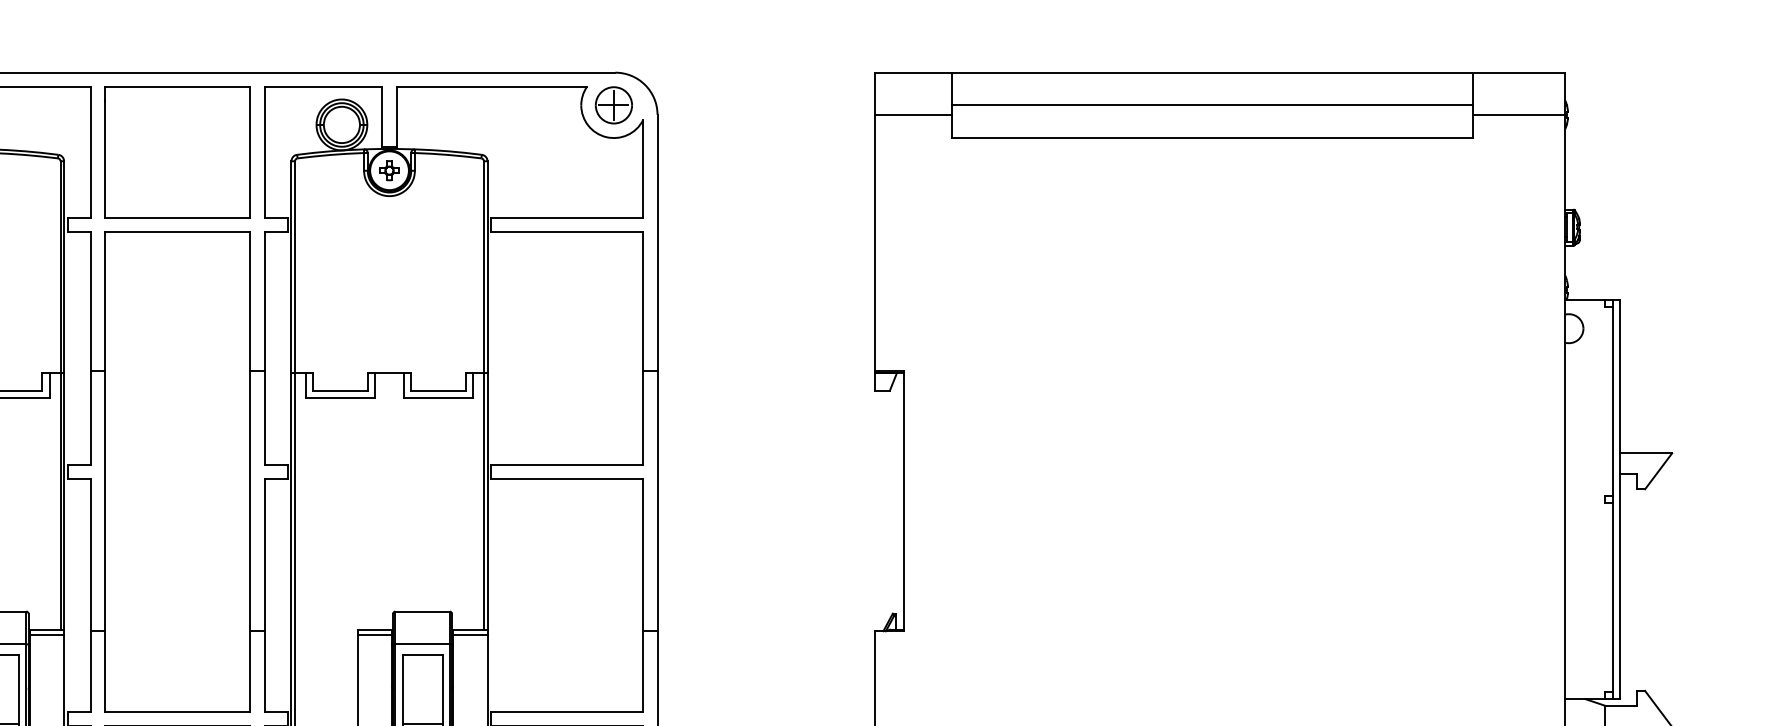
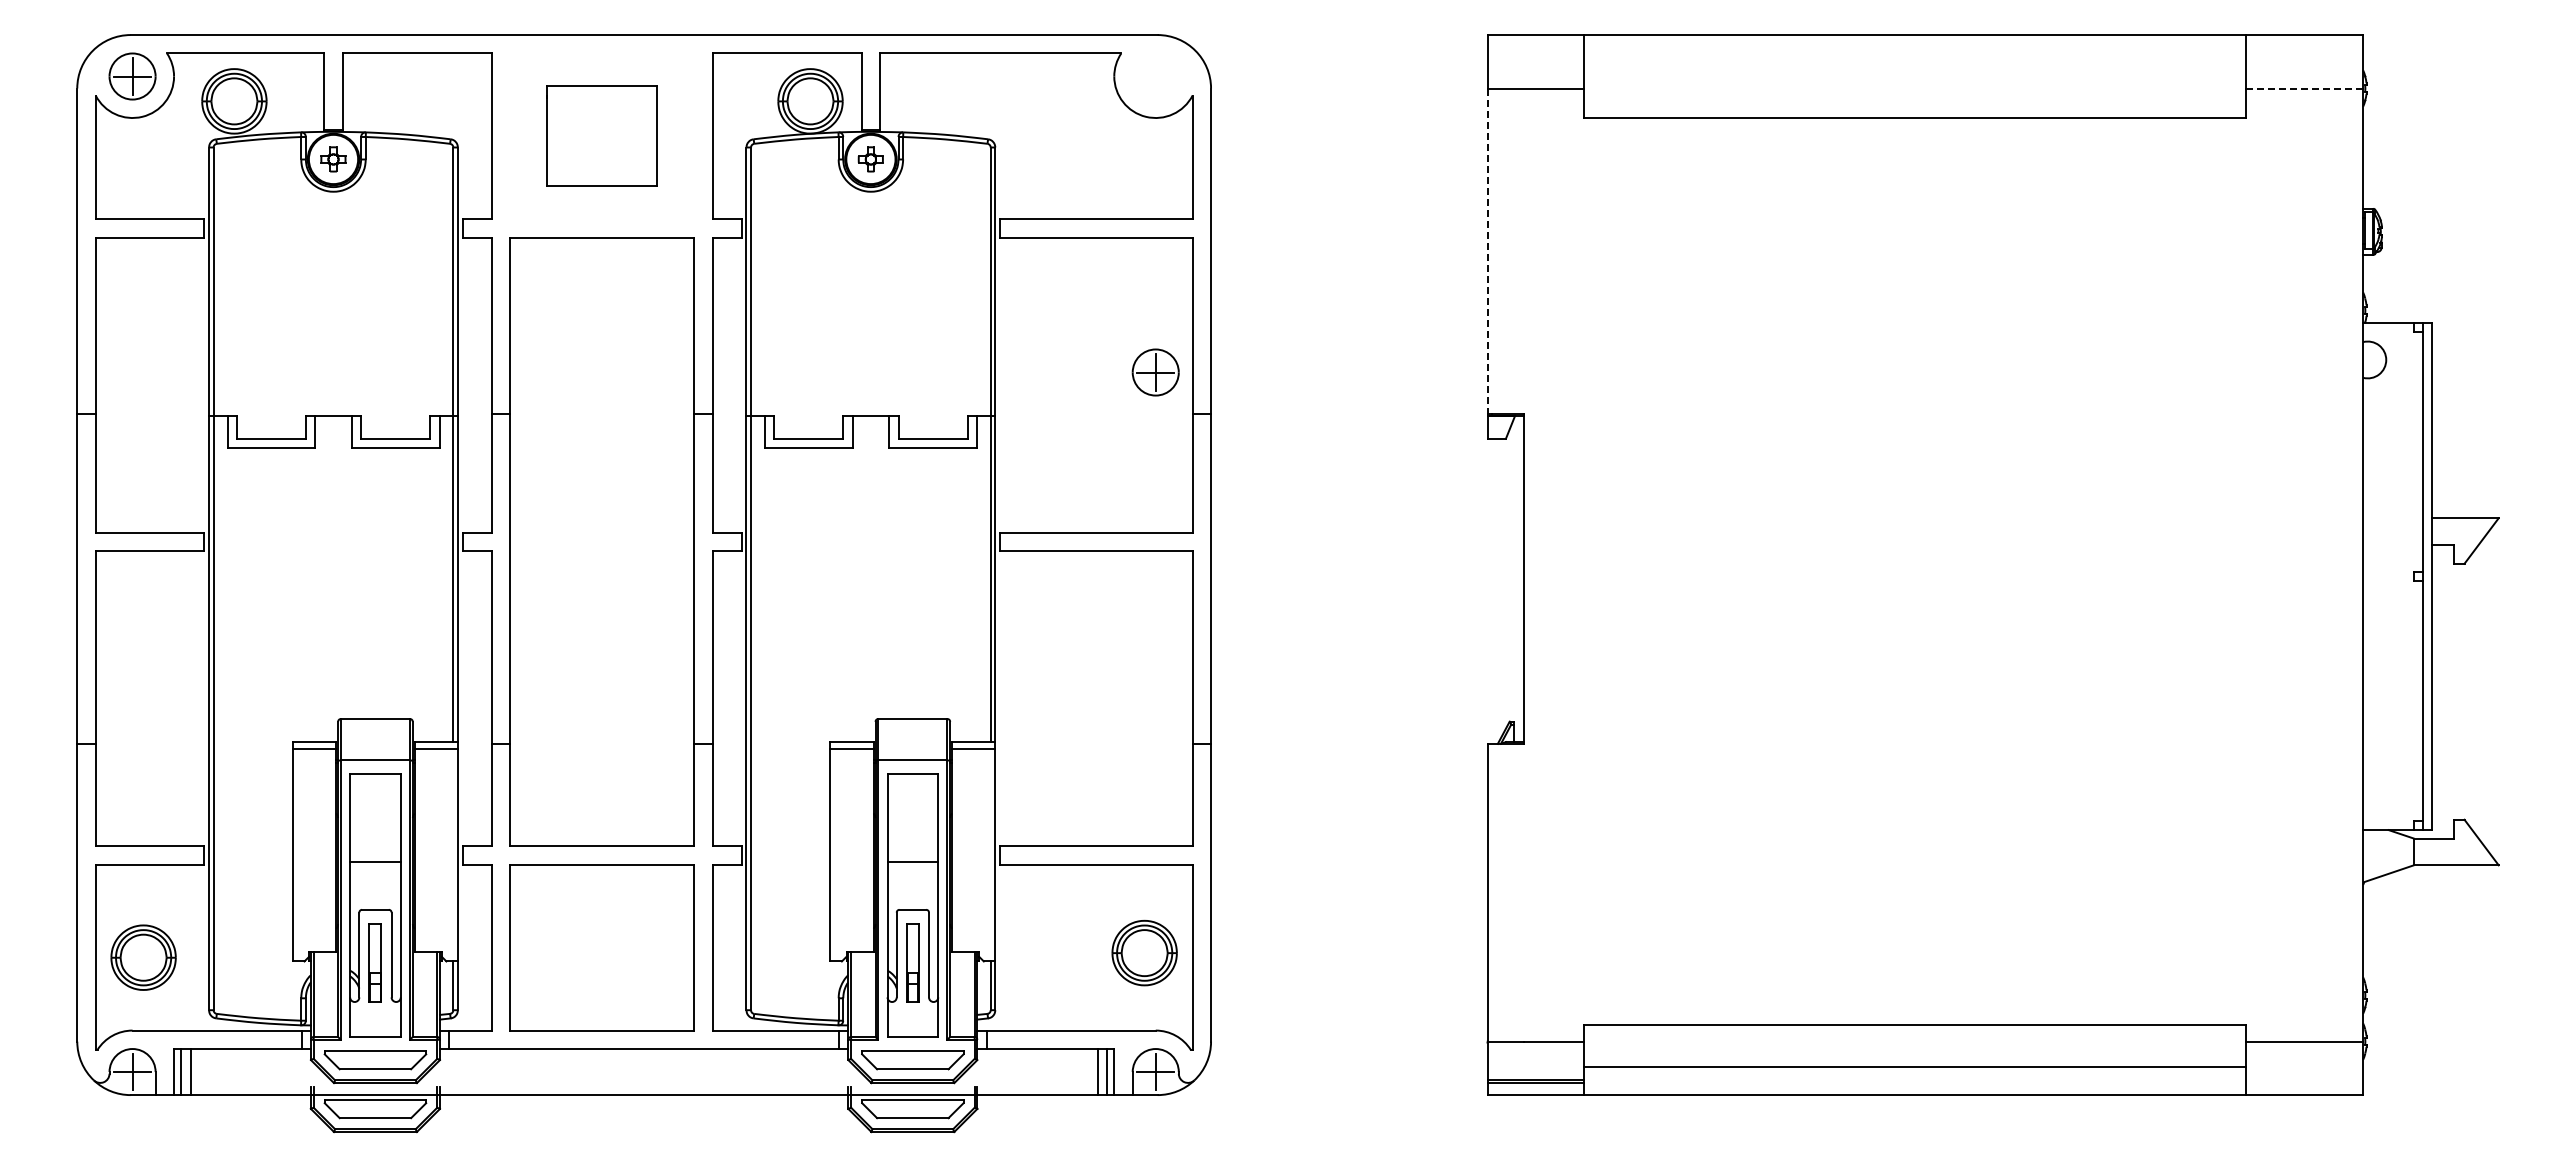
part: (613, 105) -> (1155, 372), moved
line: (1212, 105) -> (1915, 76), removed
line: (1519, 114) -> (2304, 88), solid -> dashed
part: (177, 151) -> (601, 135), size x0.6
line: (875, 243) -> (1487, 251), solid -> dashed

